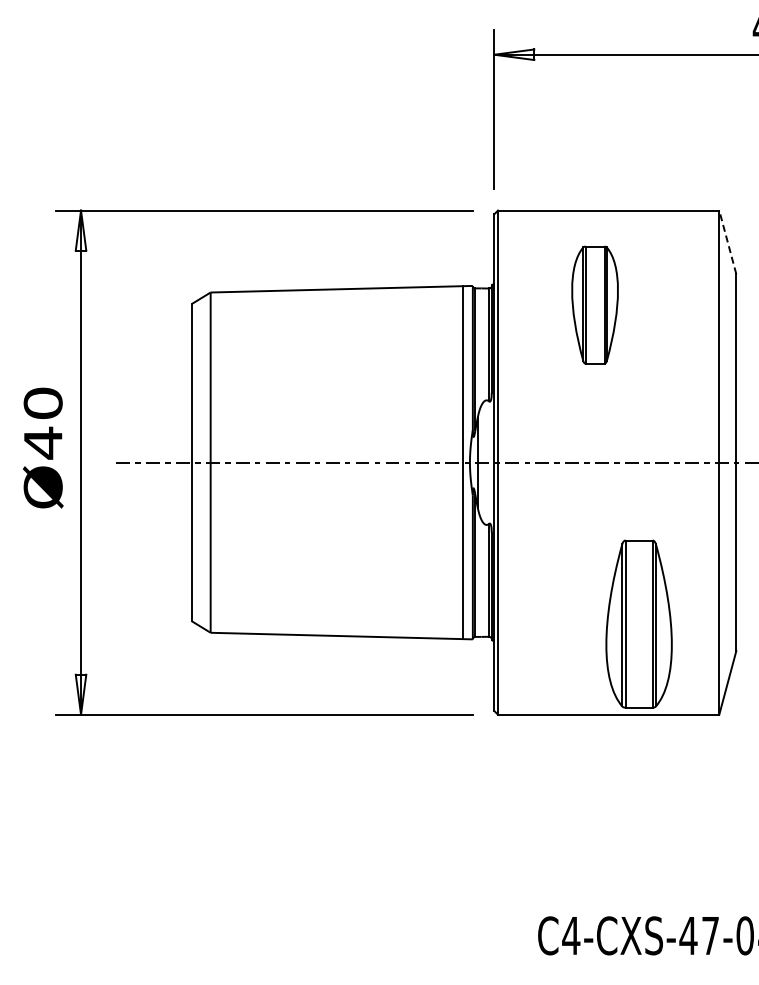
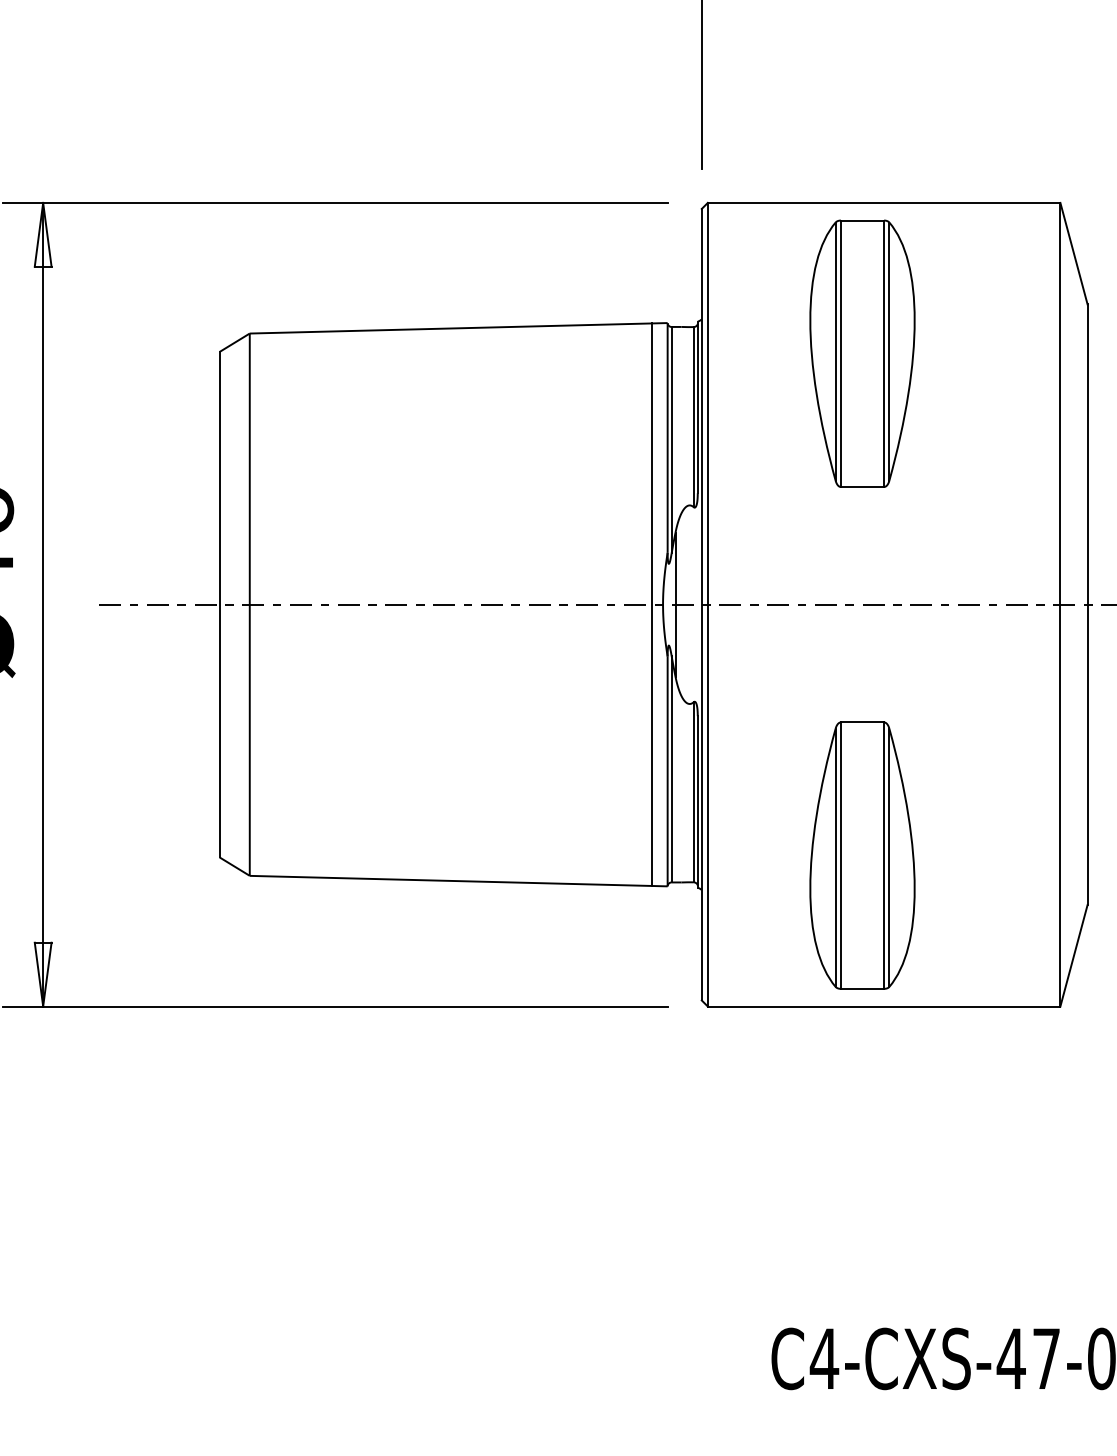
line: (727, 242) -> (1073, 253), dashed -> solid
part: (594, 304) -> (861, 352), size x1.43
part: (638, 623) -> (861, 854), moved

